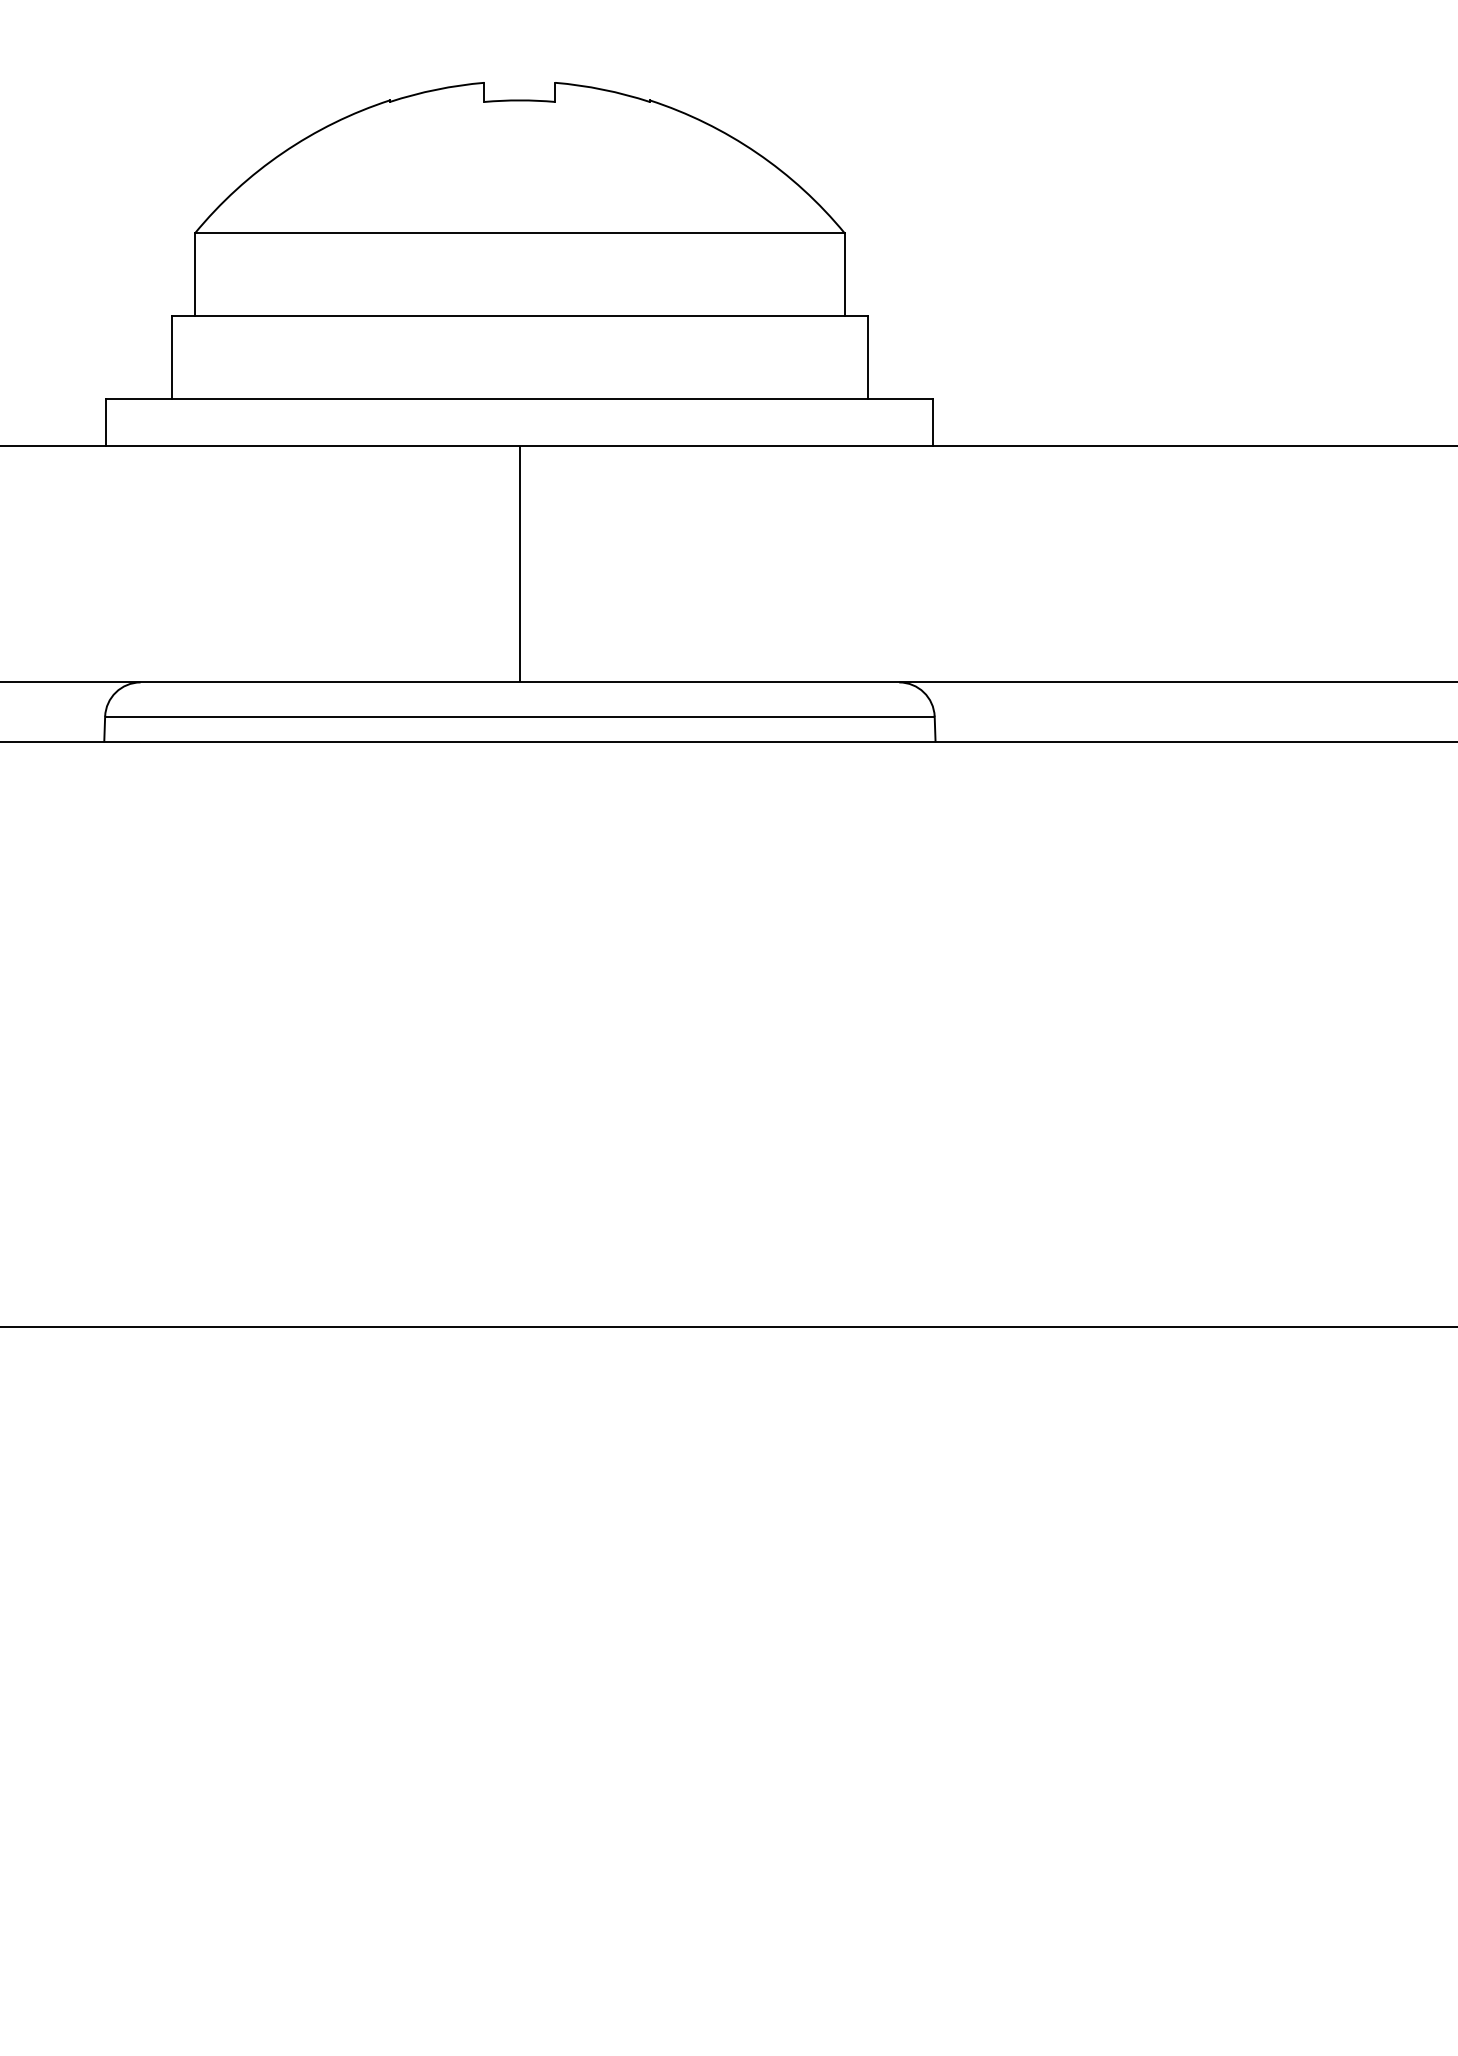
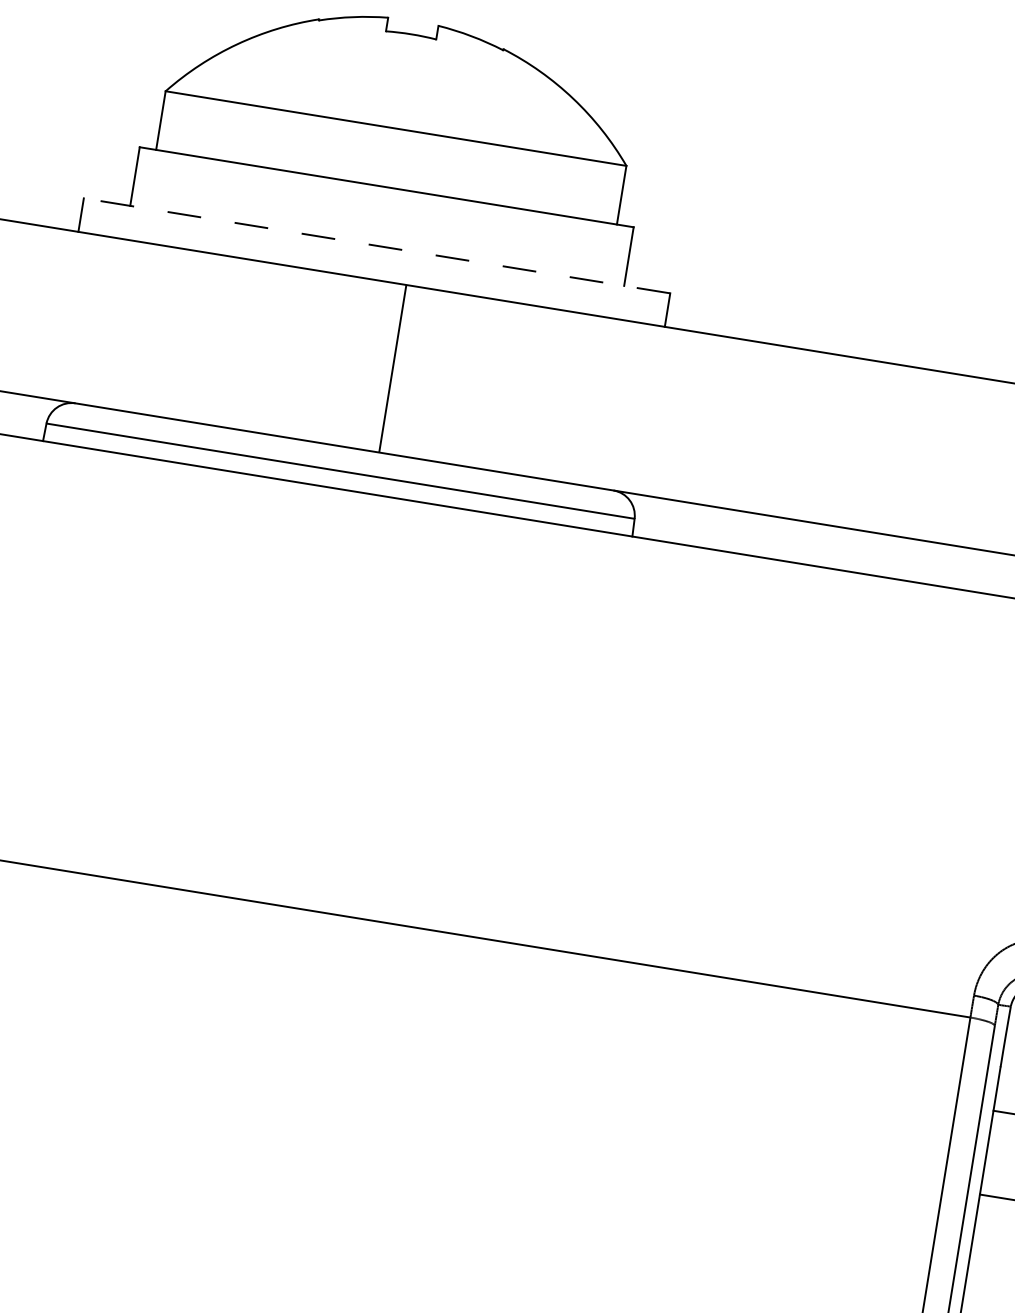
line: (519, 398) -> (376, 245), solid -> dashed
line: (519, 564) -> (392, 368), moved

